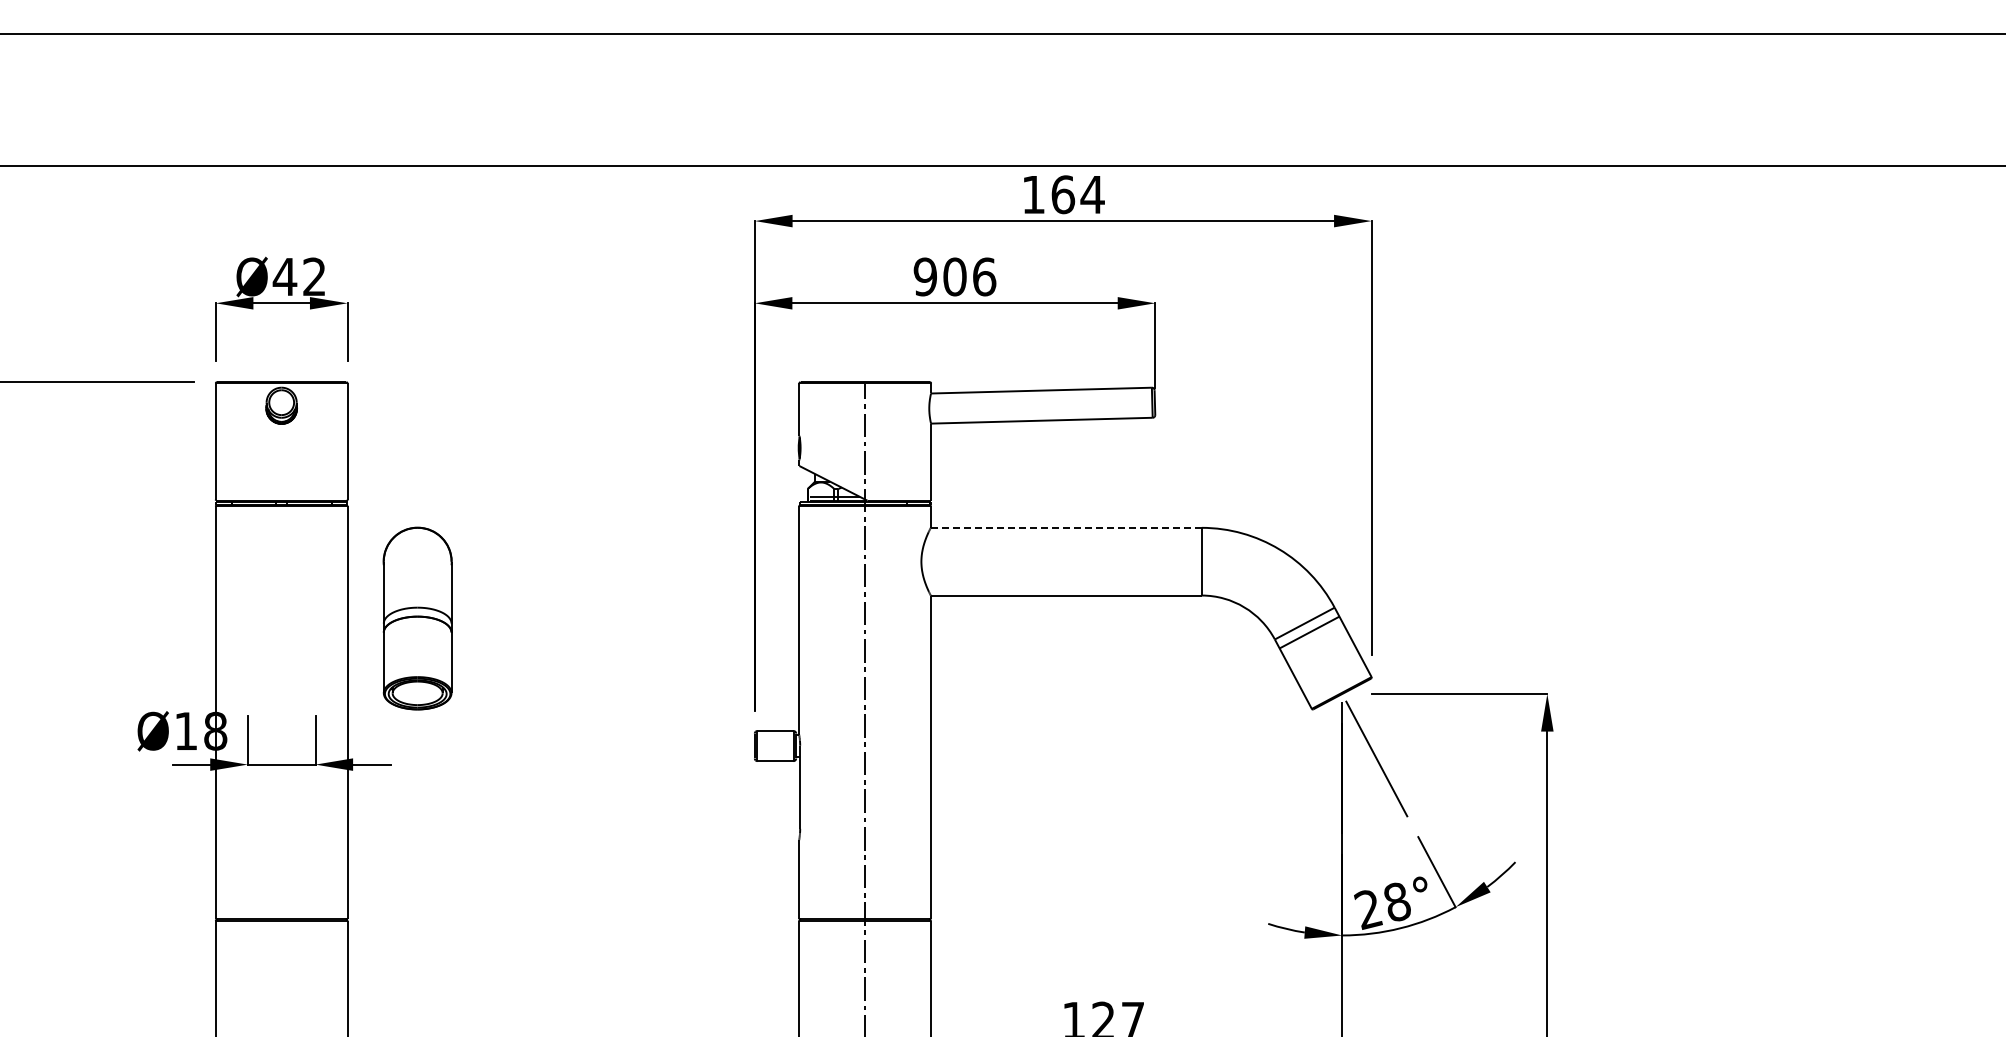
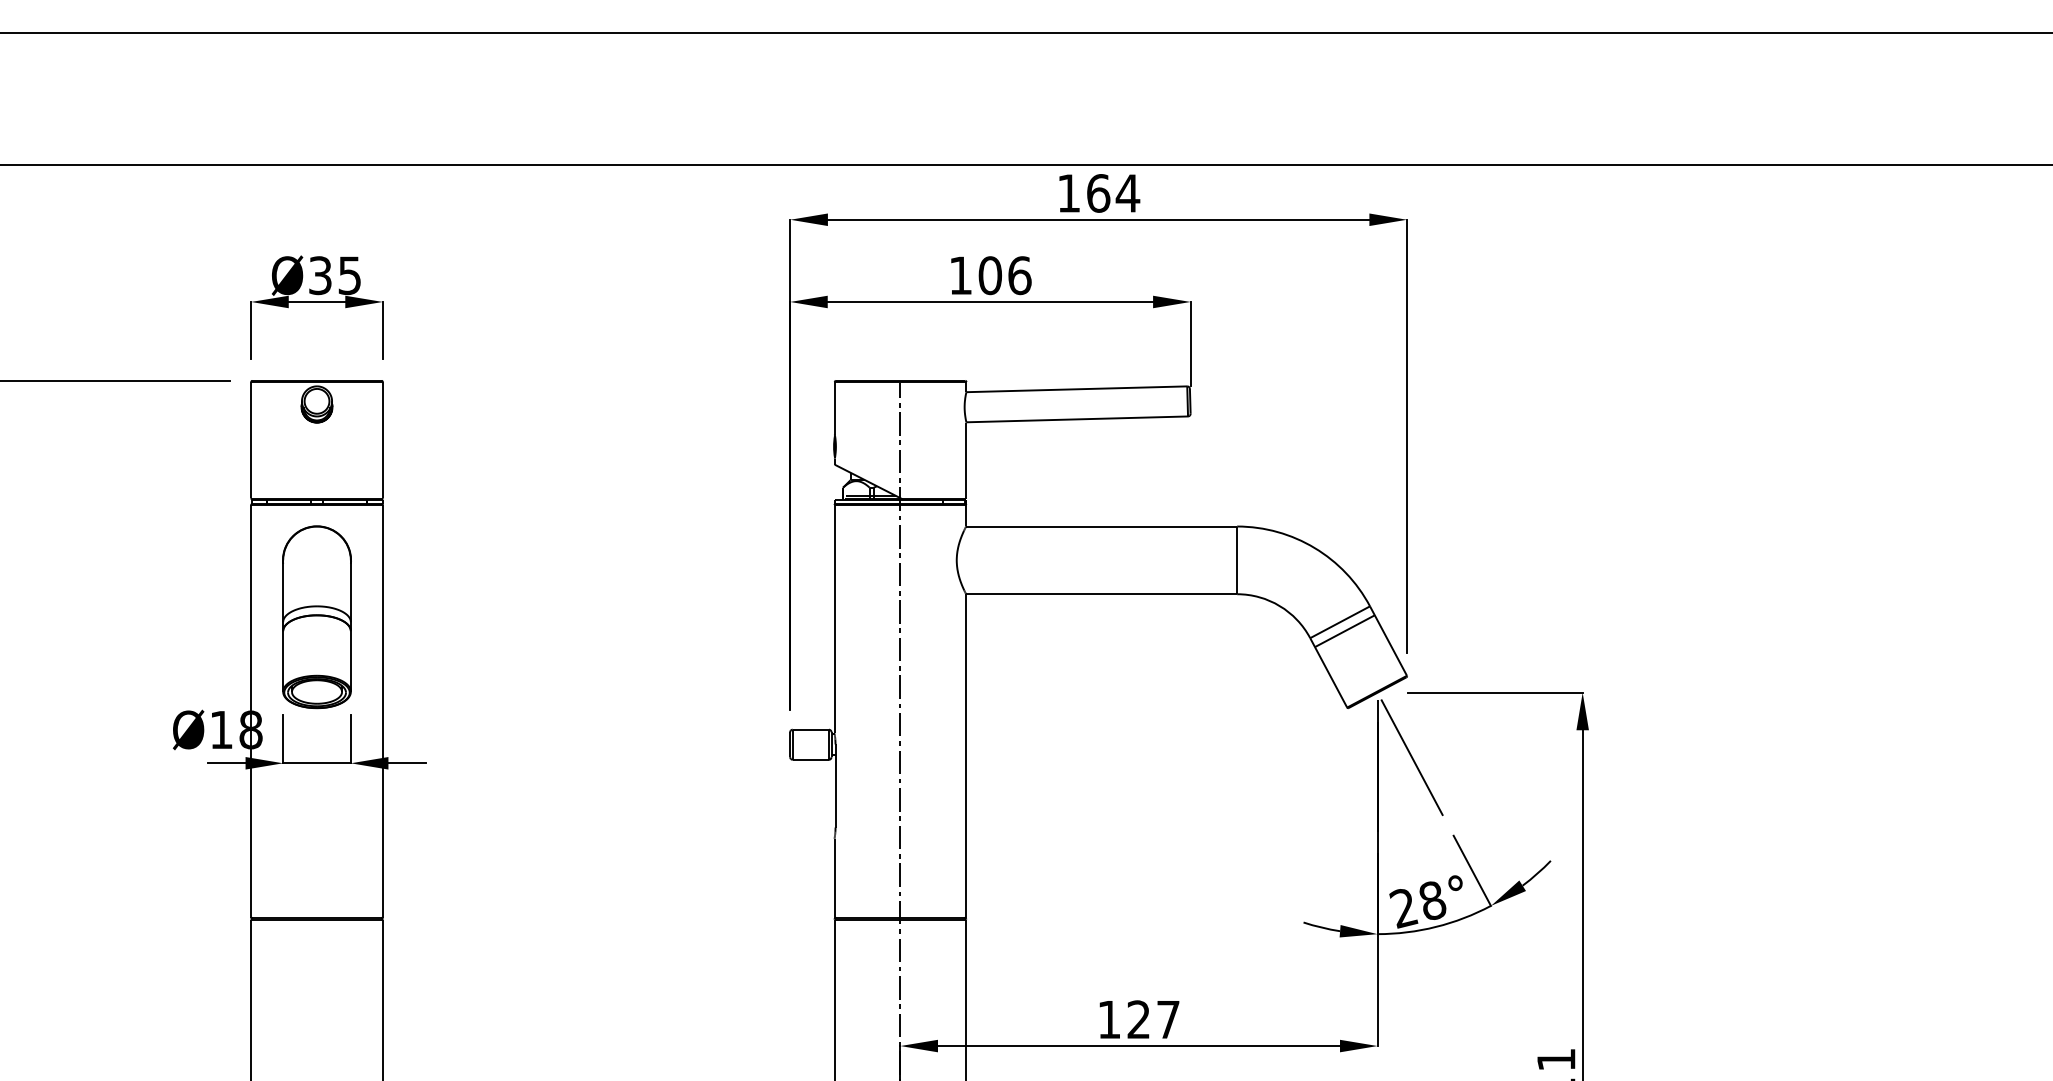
text: (299, 276) -> (334, 275), Ø42 -> Ø35
text: (925, 276) -> (960, 275), 906 -> 106
line: (1066, 527) -> (1101, 526), dashed -> solid
part: (417, 618) -> (316, 617), moved

